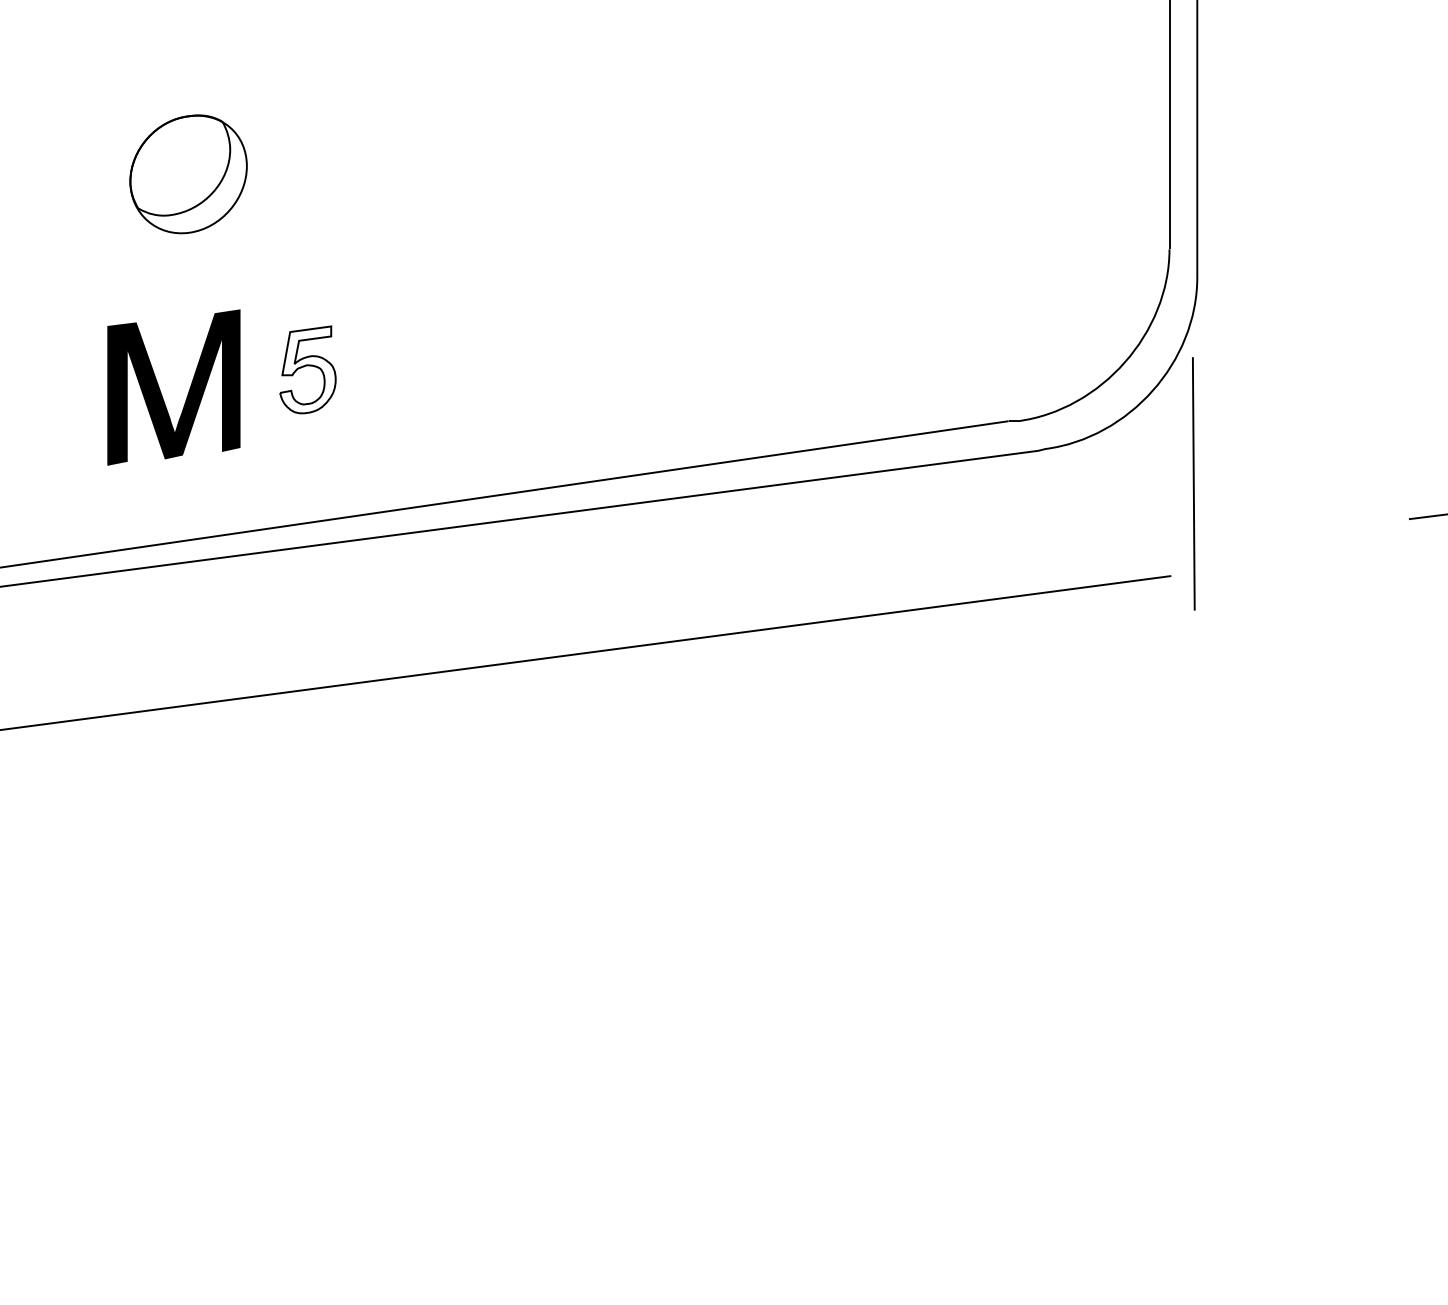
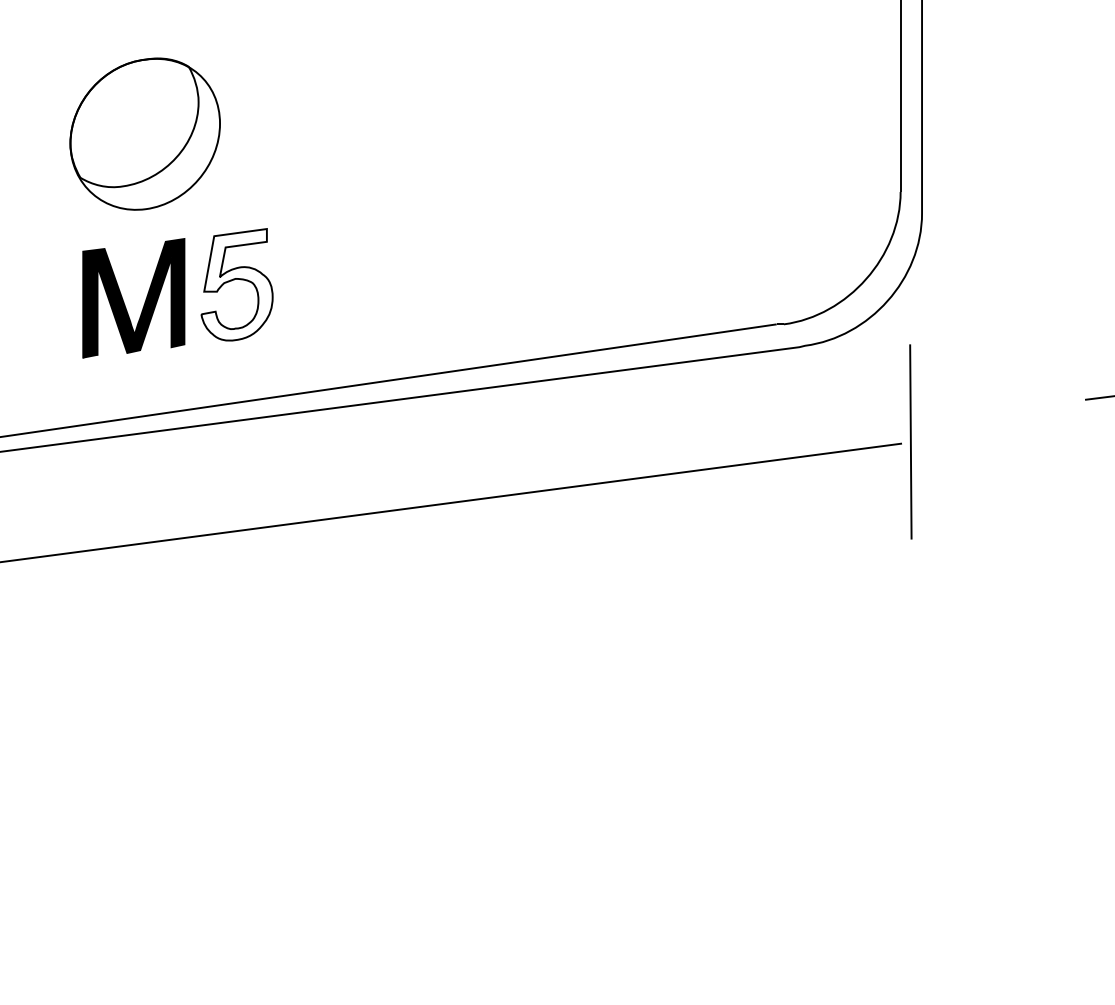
part: (188, 174) -> (145, 134), size x1.67
part: (307, 369) -> (236, 284), size x1.67
line: (1193, 483) -> (910, 441), moved

